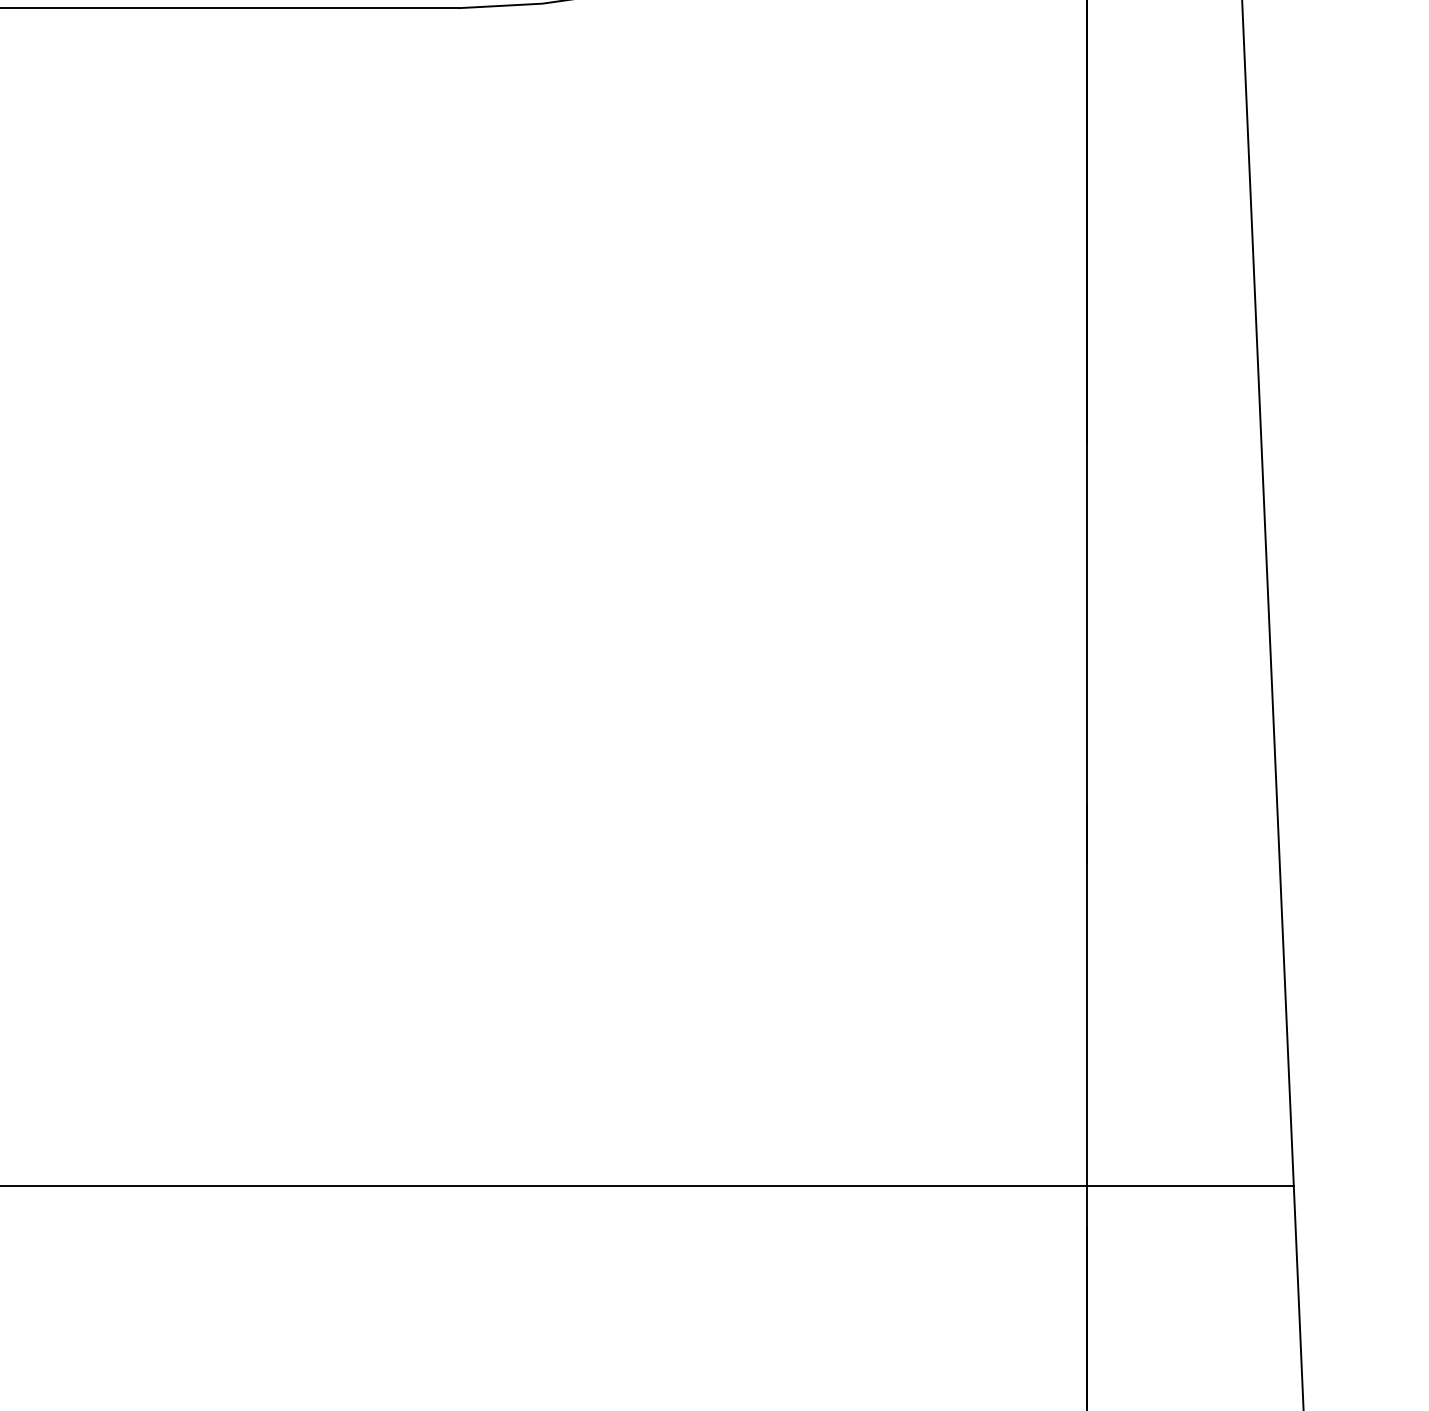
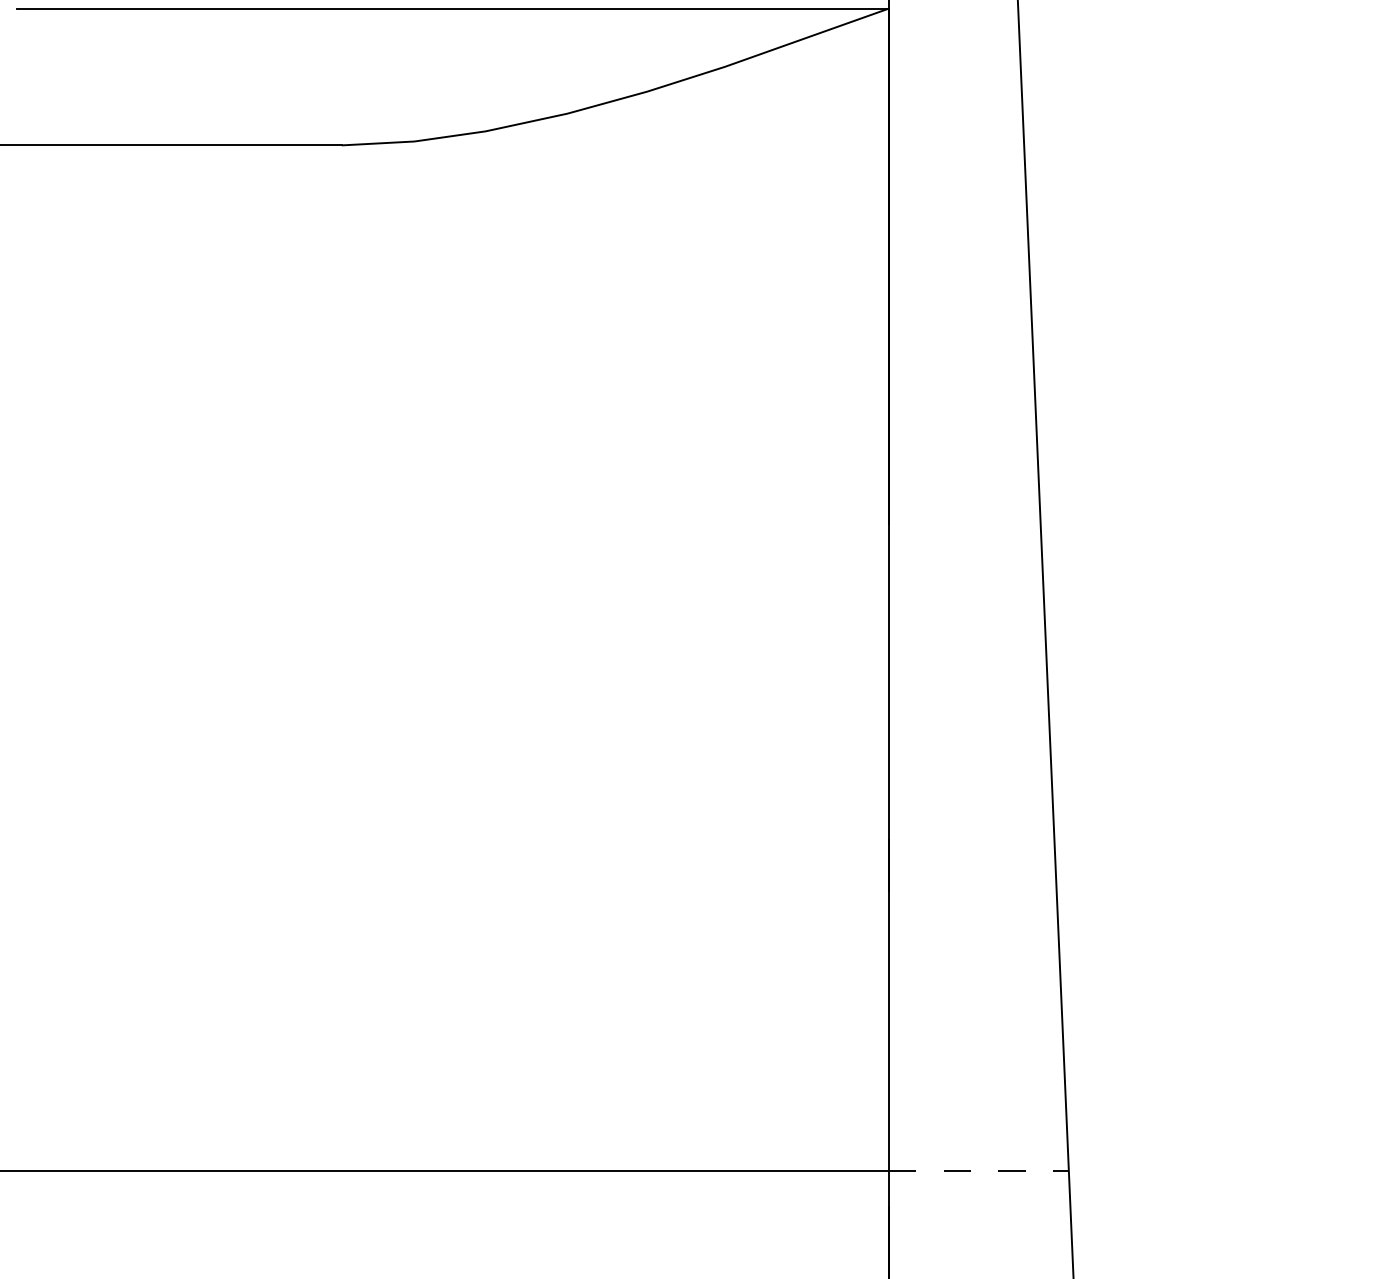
line: (1191, 1186) -> (979, 1171), solid -> dashed

